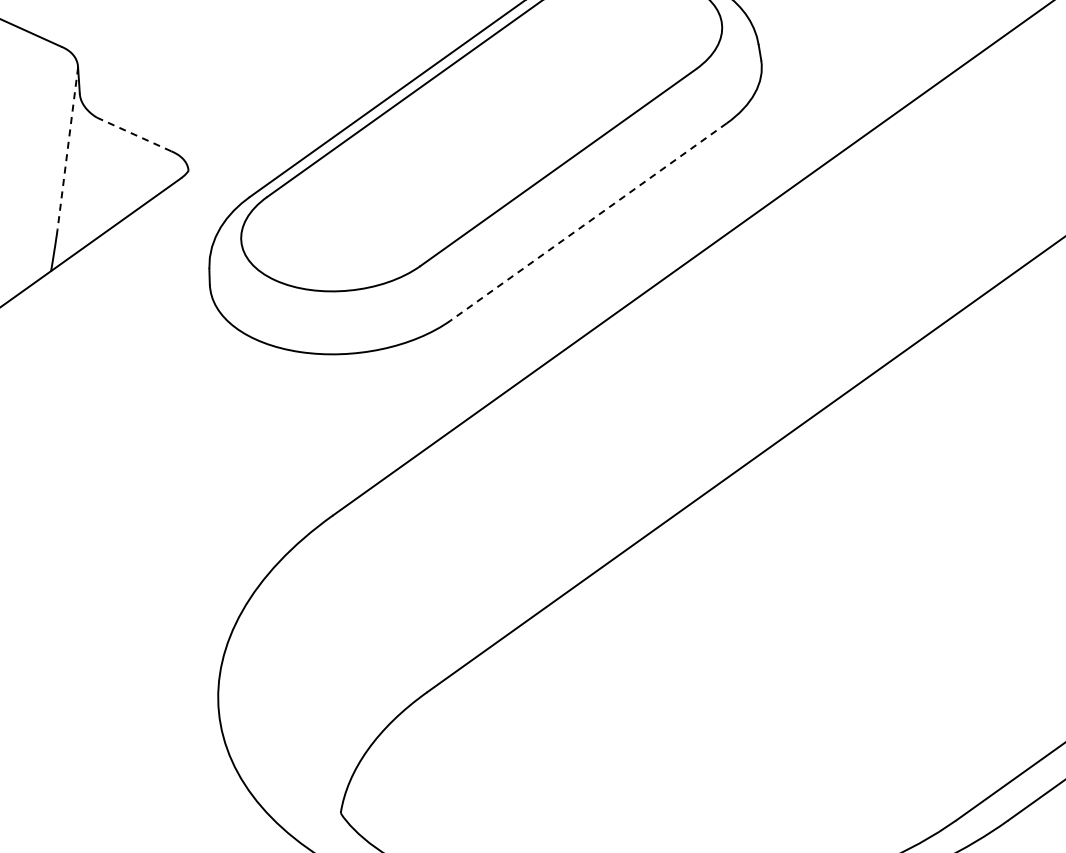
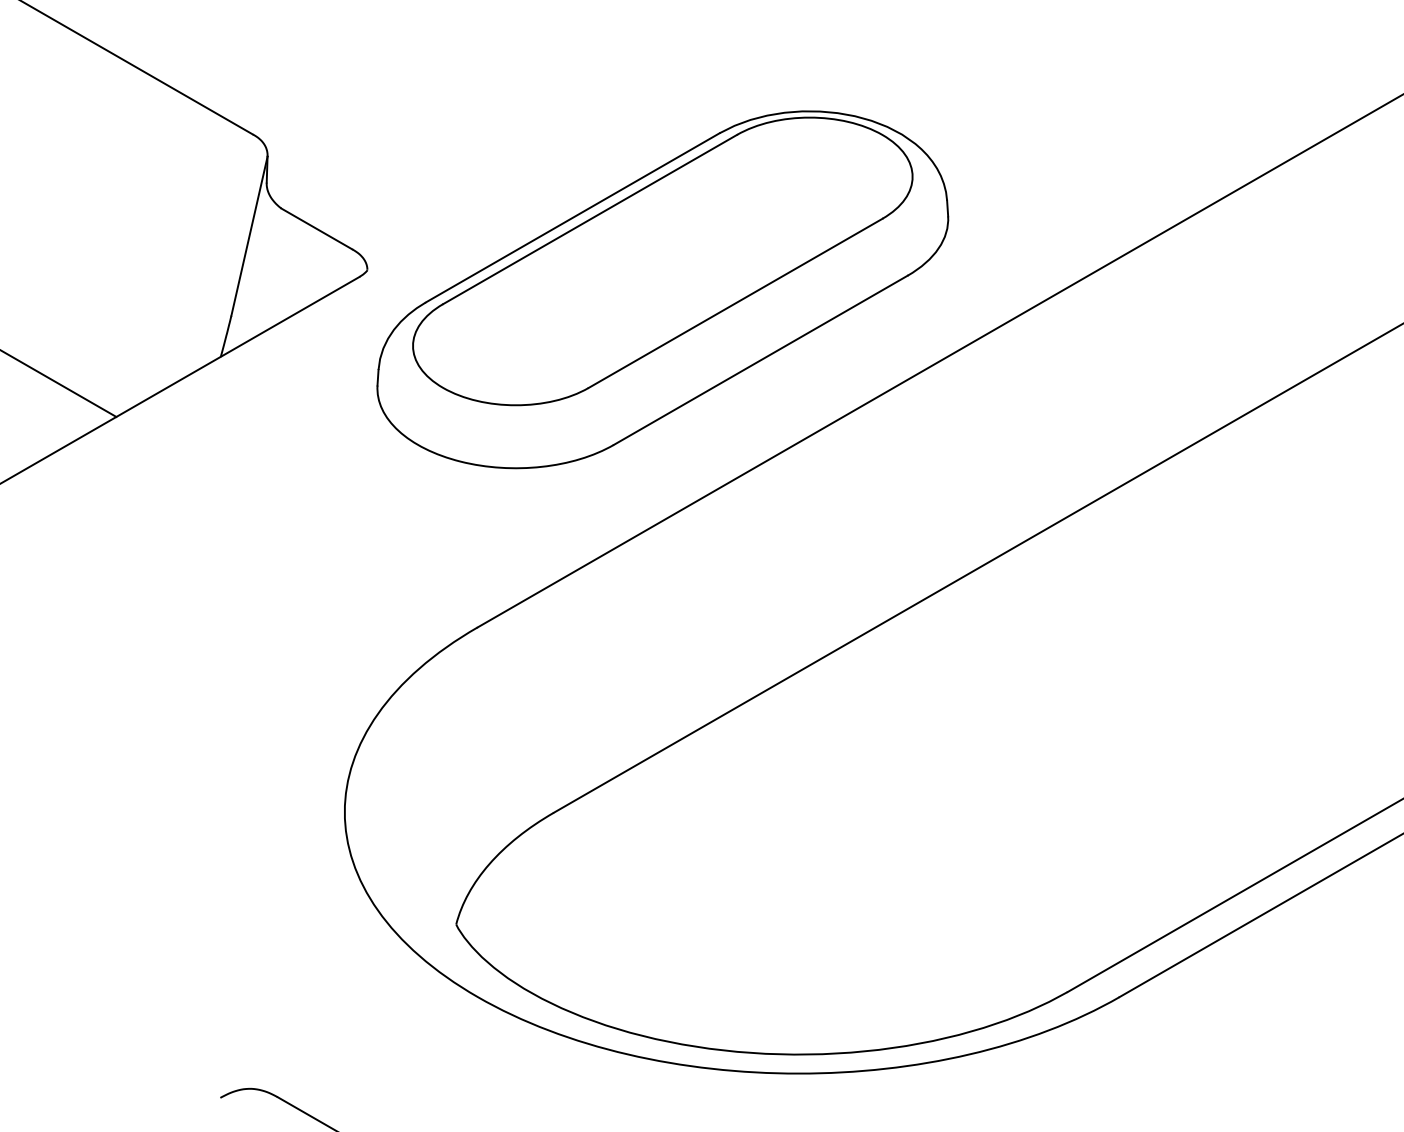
line: (133, 134) -> (316, 228), dashed -> solid
line: (67, 148) -> (249, 236), dashed -> solid
line: (588, 222) -> (760, 360), dashed -> solid

